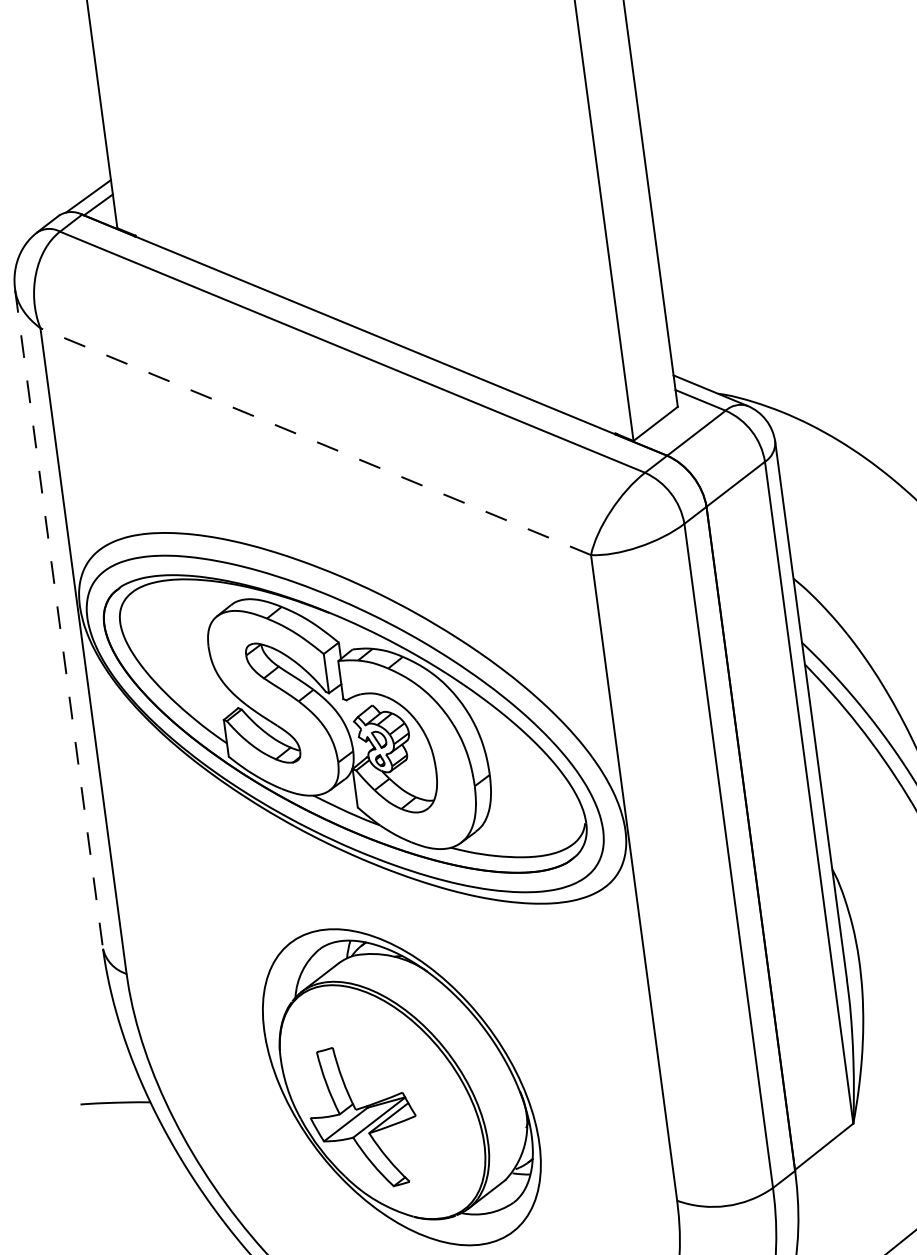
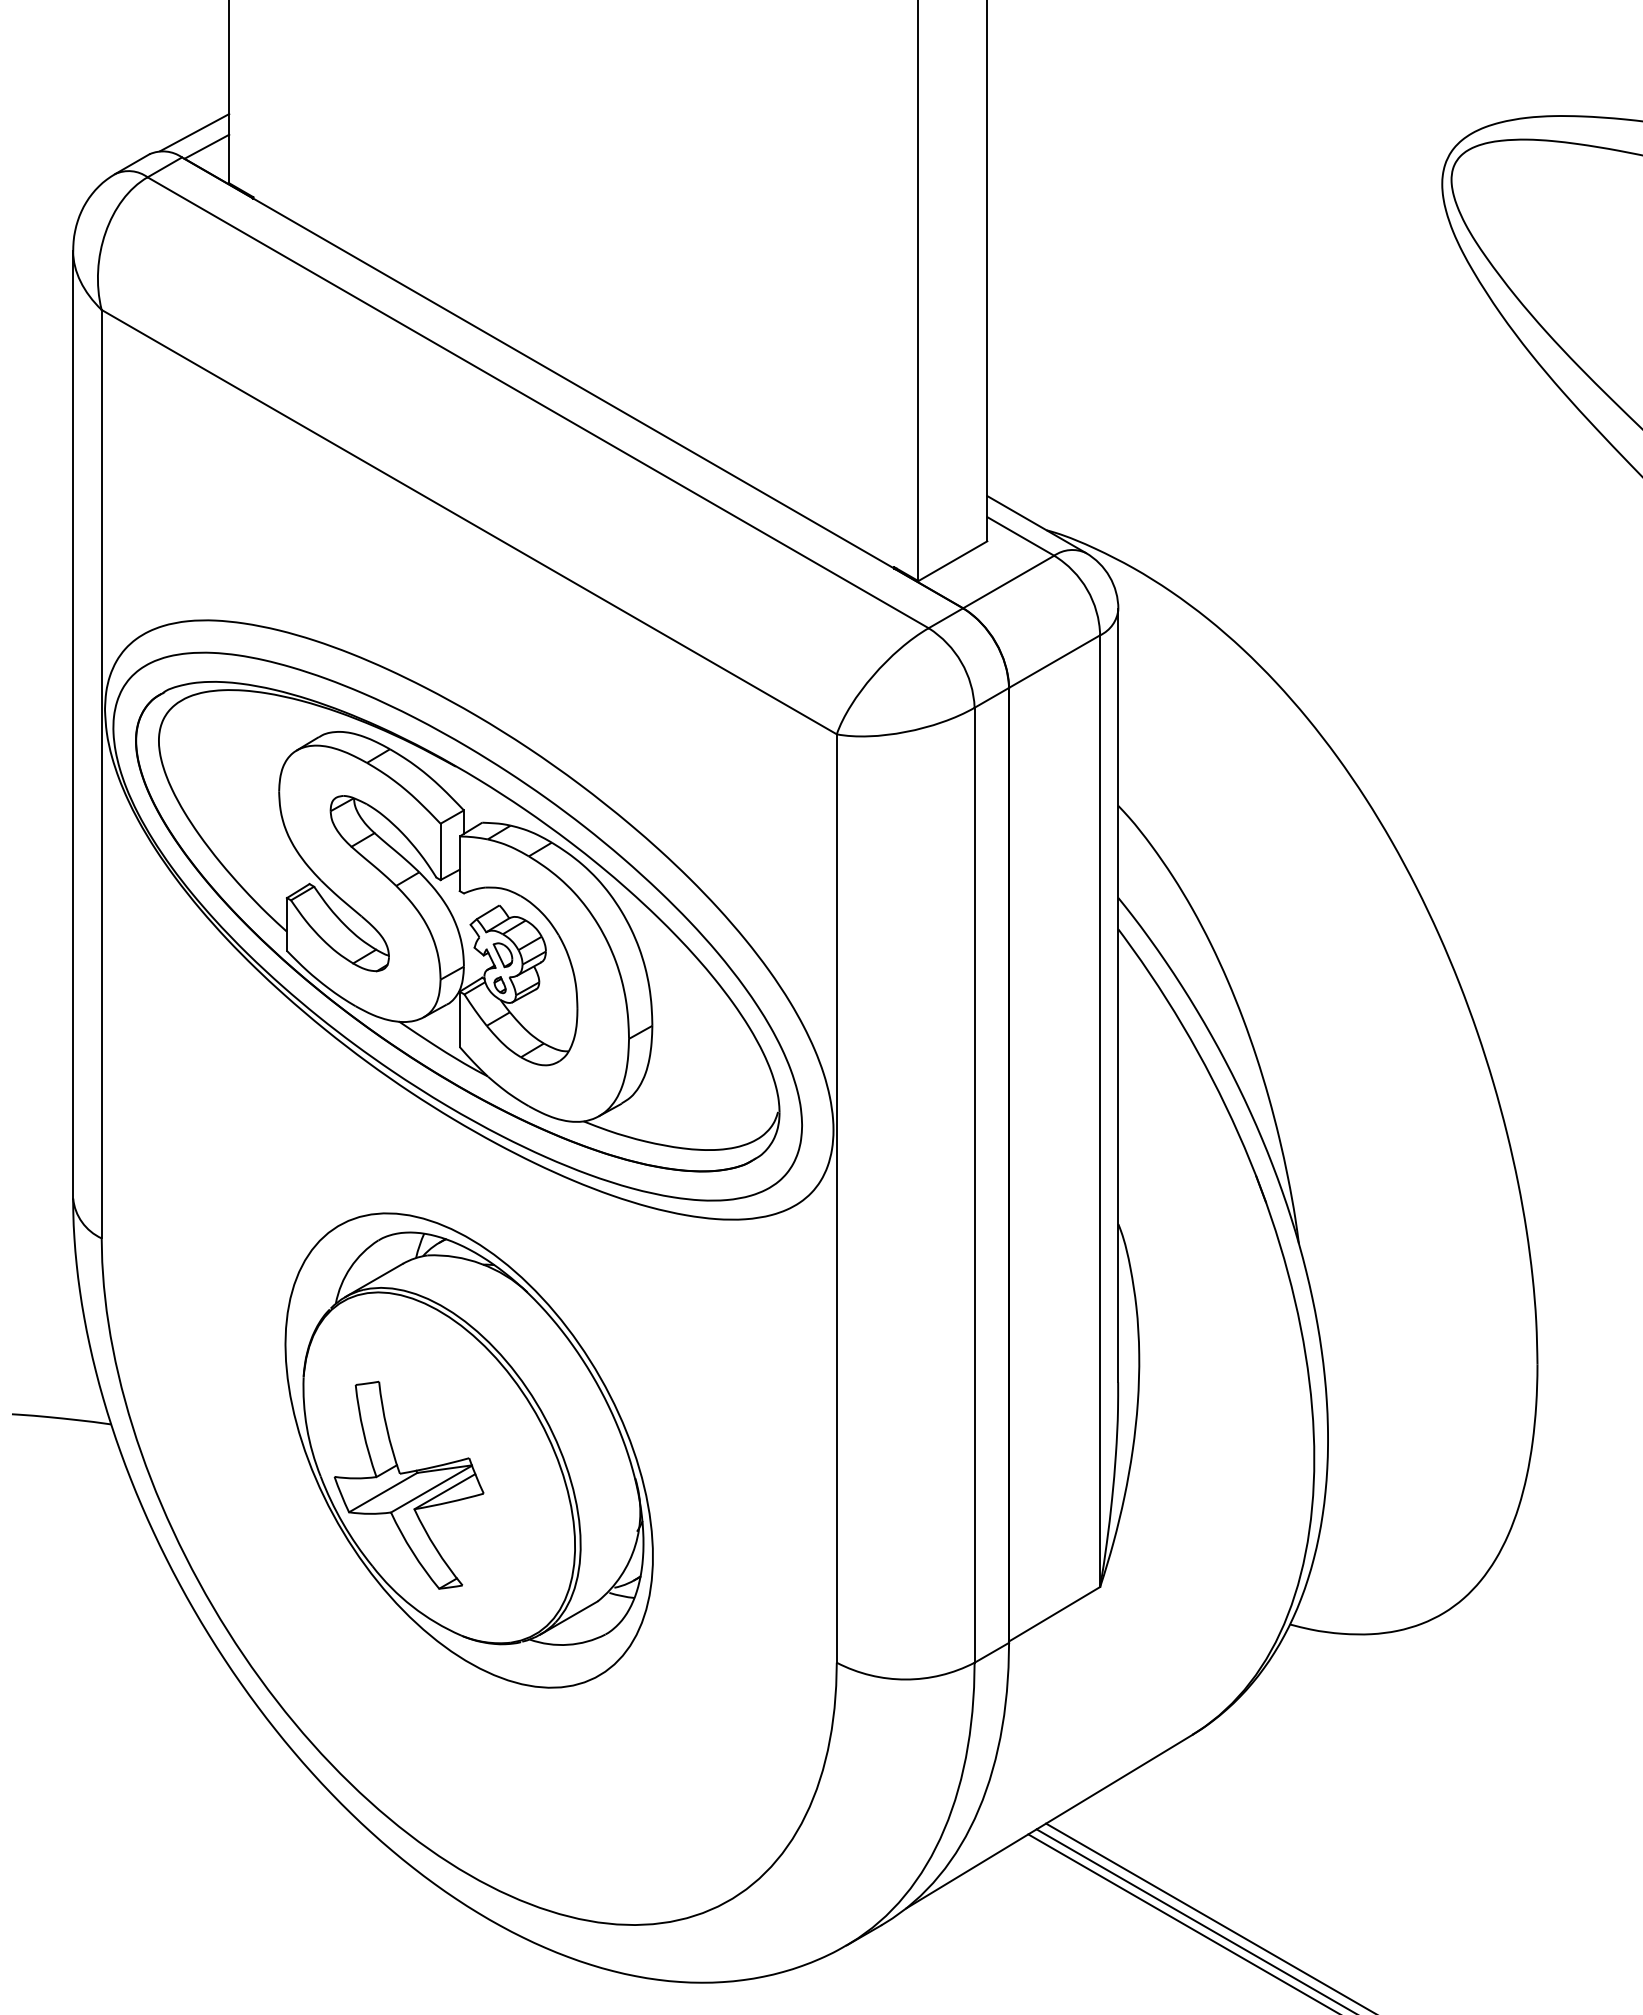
line: (315, 441) -> (468, 521), dashed -> solid
line: (59, 619) -> (73, 725), dashed -> solid

